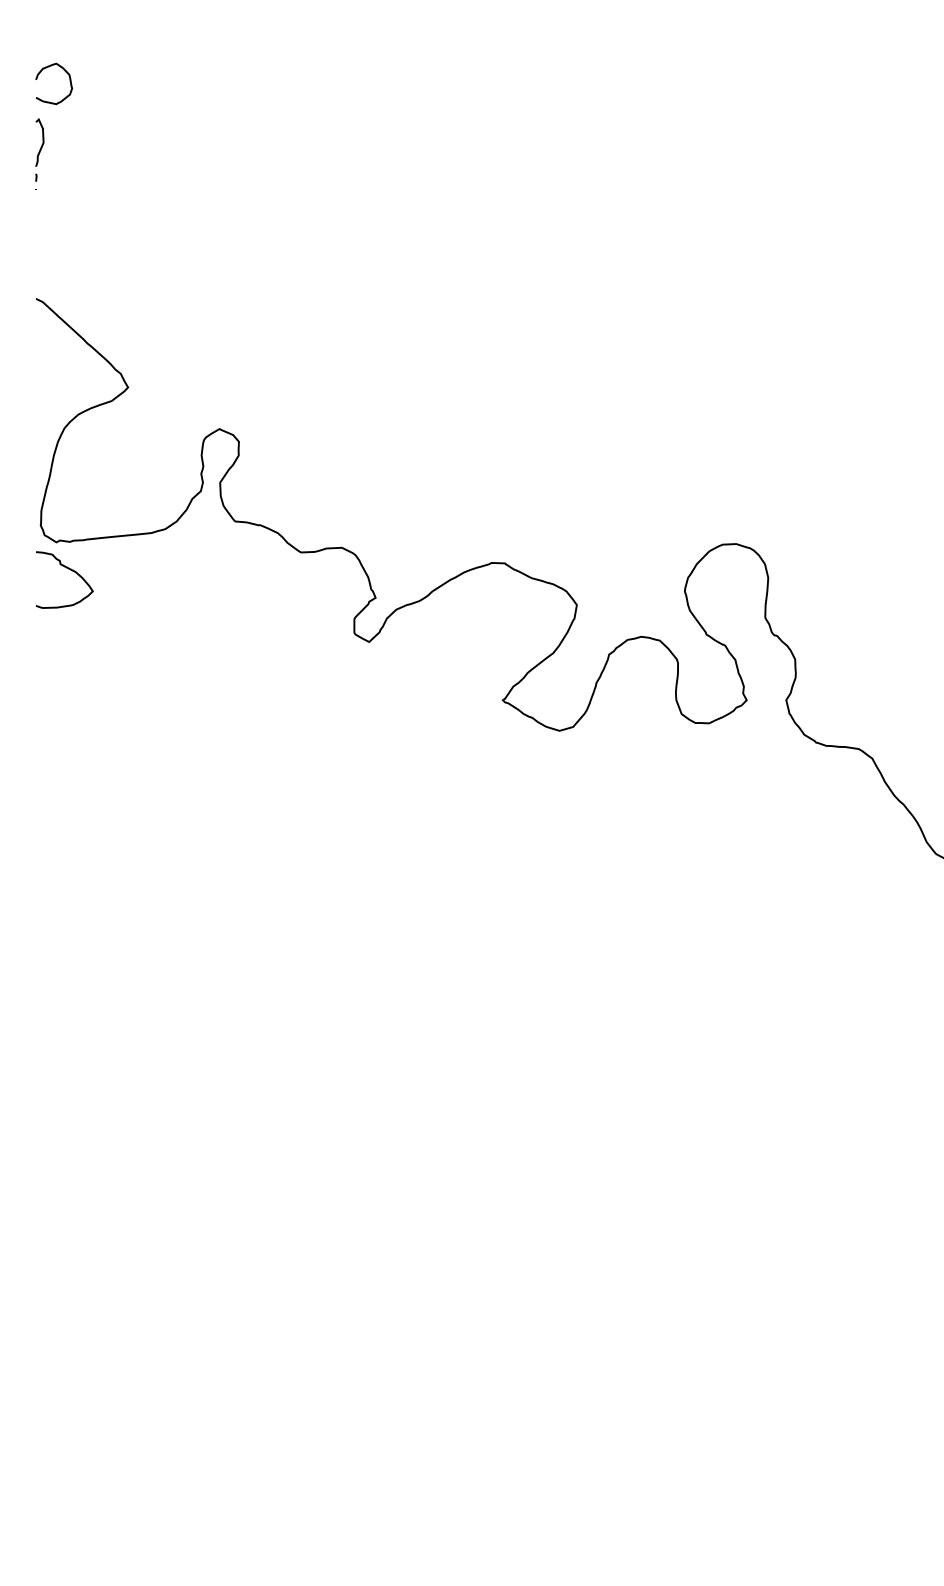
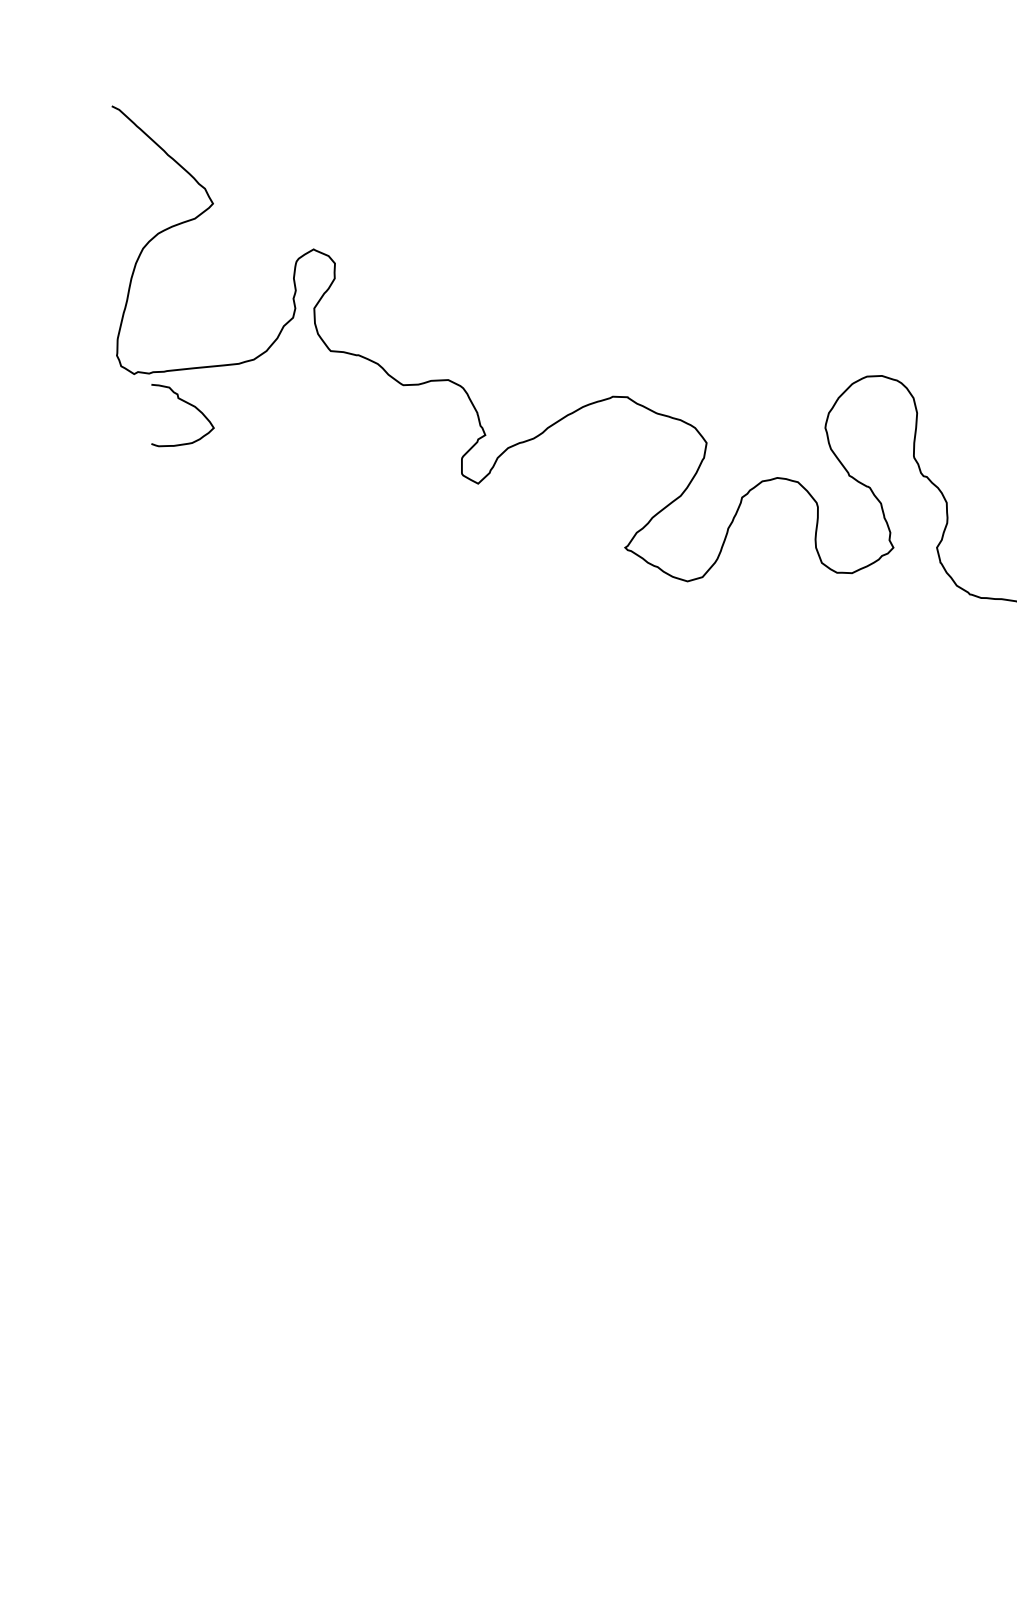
curve: (68, 569) -> (187, 403), moved

